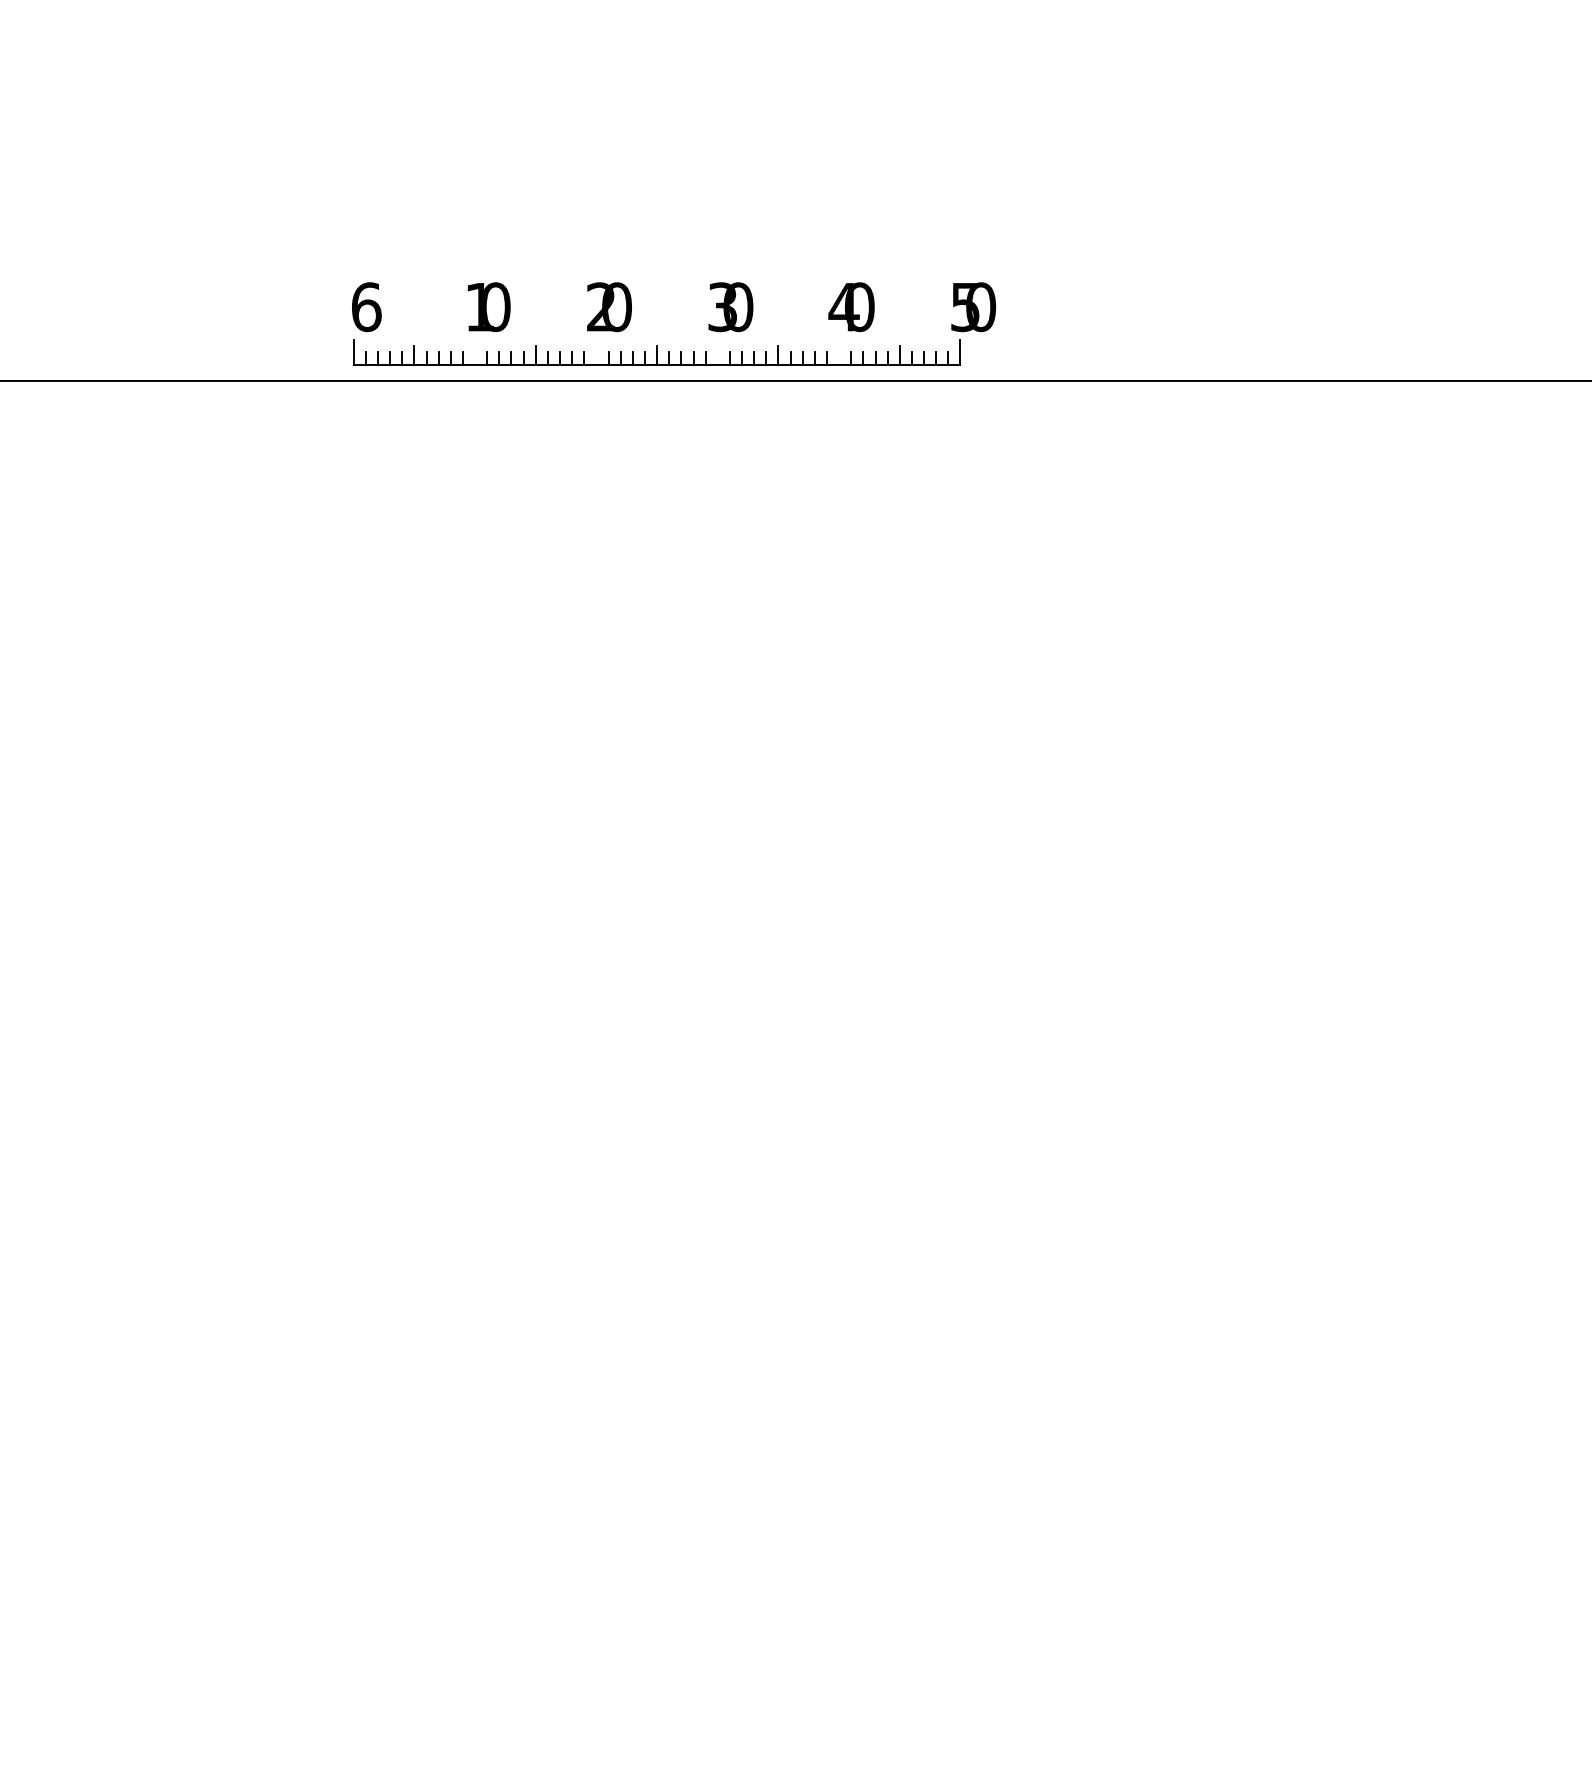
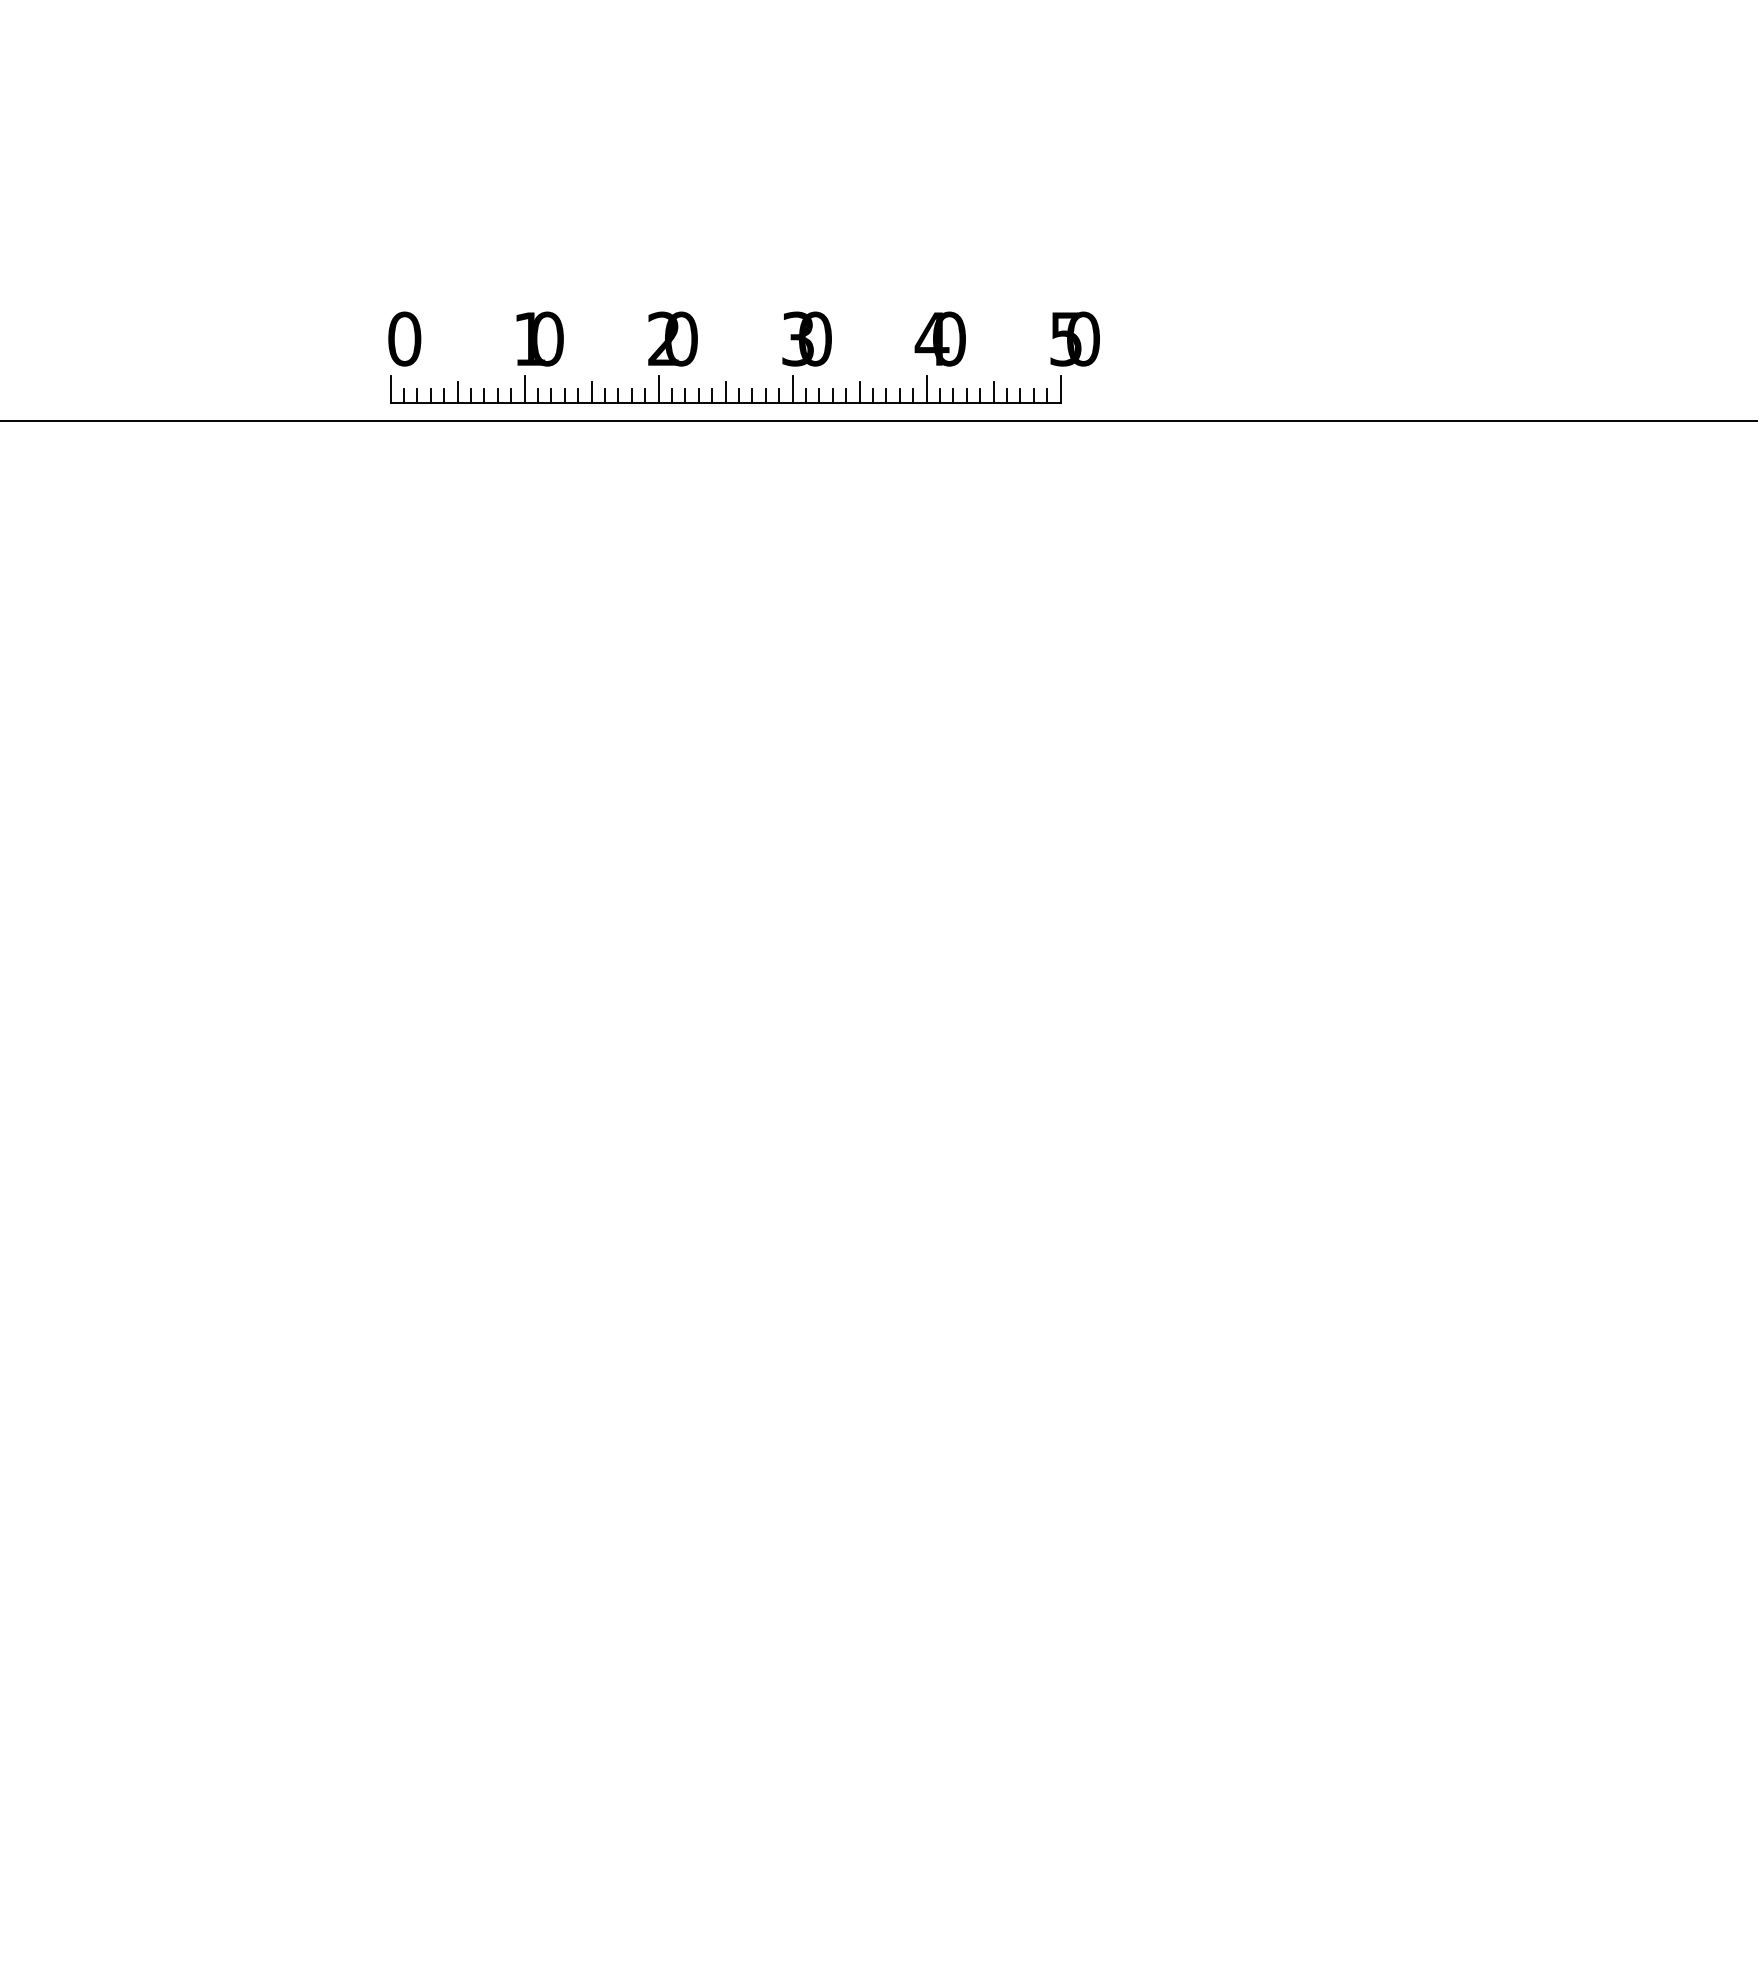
text: (366, 306) -> (404, 338), 6 -> 0
line: (475, 351) -> (524, 388), added
line: (596, 351) -> (658, 388), added
line: (717, 351) -> (792, 388), added
line: (839, 351) -> (926, 388), added

